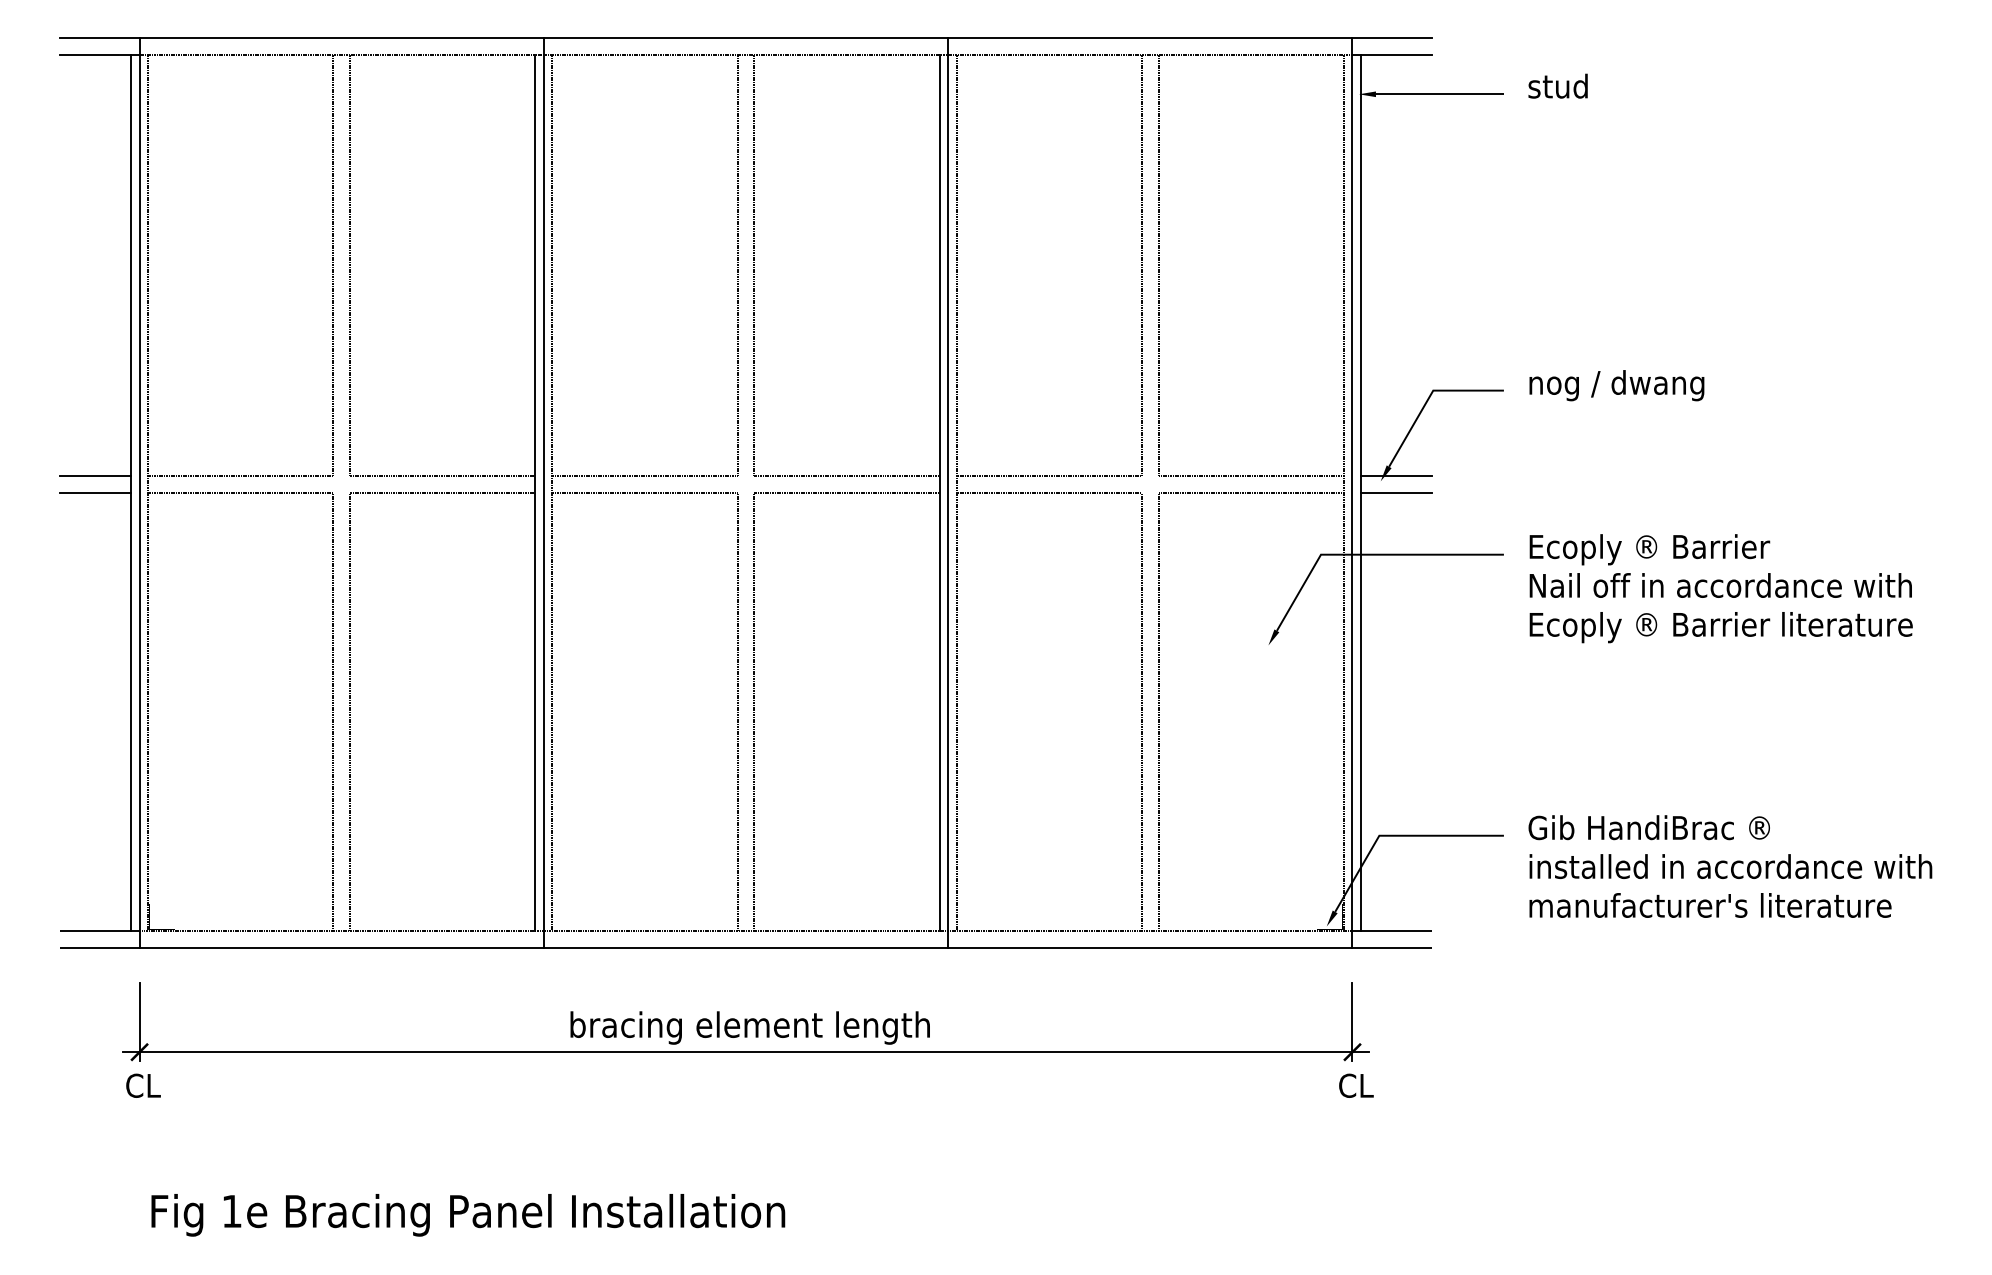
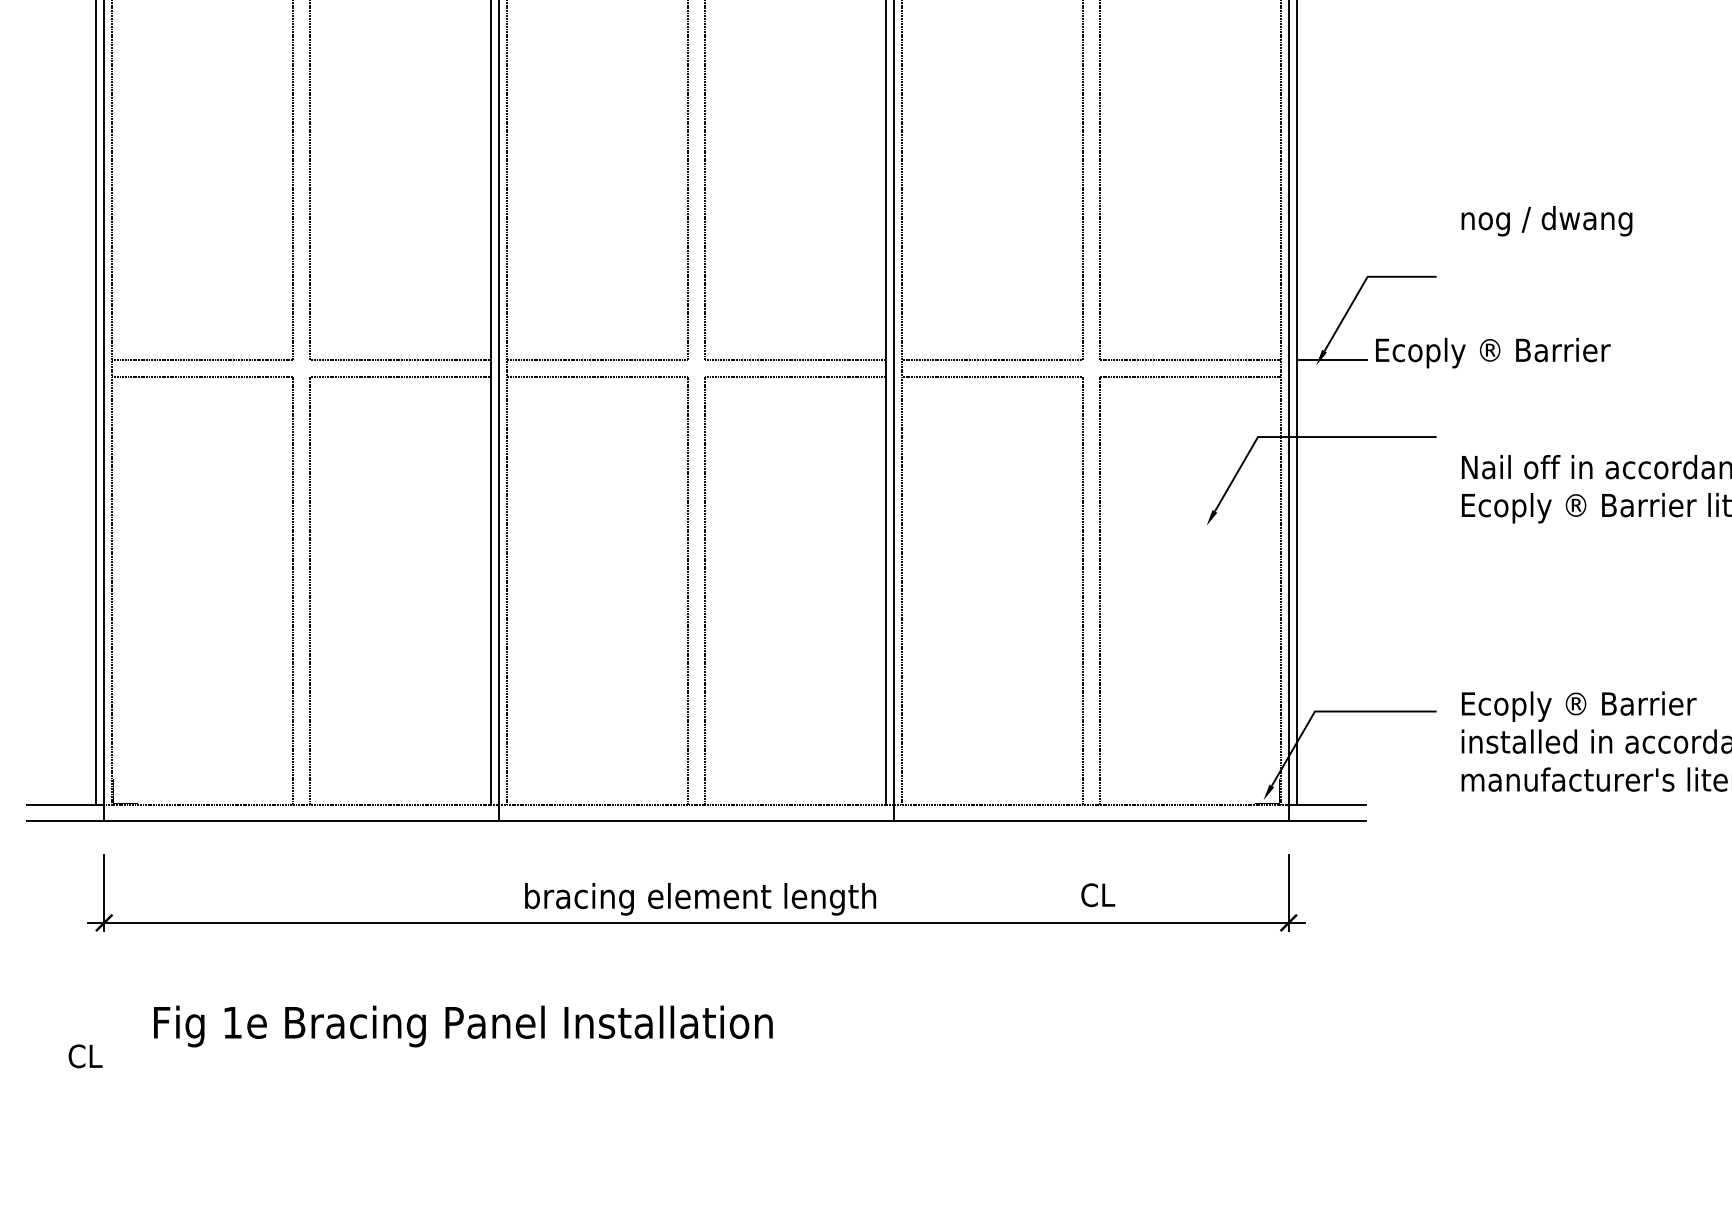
text: (1616, 385) -> (1546, 221), moved
line: (95, 476) -> (61, 360), removed
line: (95, 493) -> (61, 377), removed
line: (1396, 493) -> (1331, 377), removed
text: (1649, 549) -> (1492, 352), moved
text: (1649, 830) -> (1578, 706), Gib HandiBrac ® -> Ecoply ® Barrier
text: (143, 1085) -> (85, 1056), moved
text: (1356, 1085) -> (1098, 894), moved
text: (468, 1215) -> (463, 1026), moved

